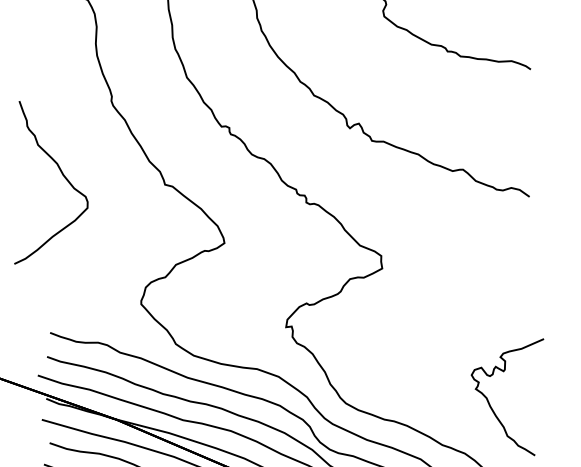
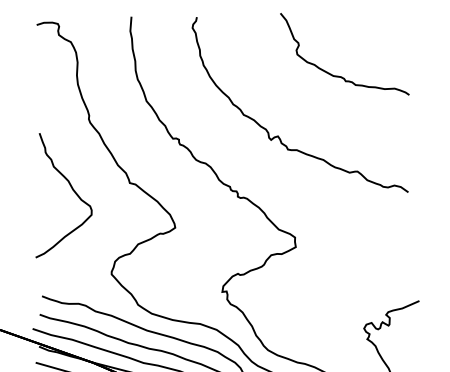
curve: (62, 176) -> (72, 190), moved

